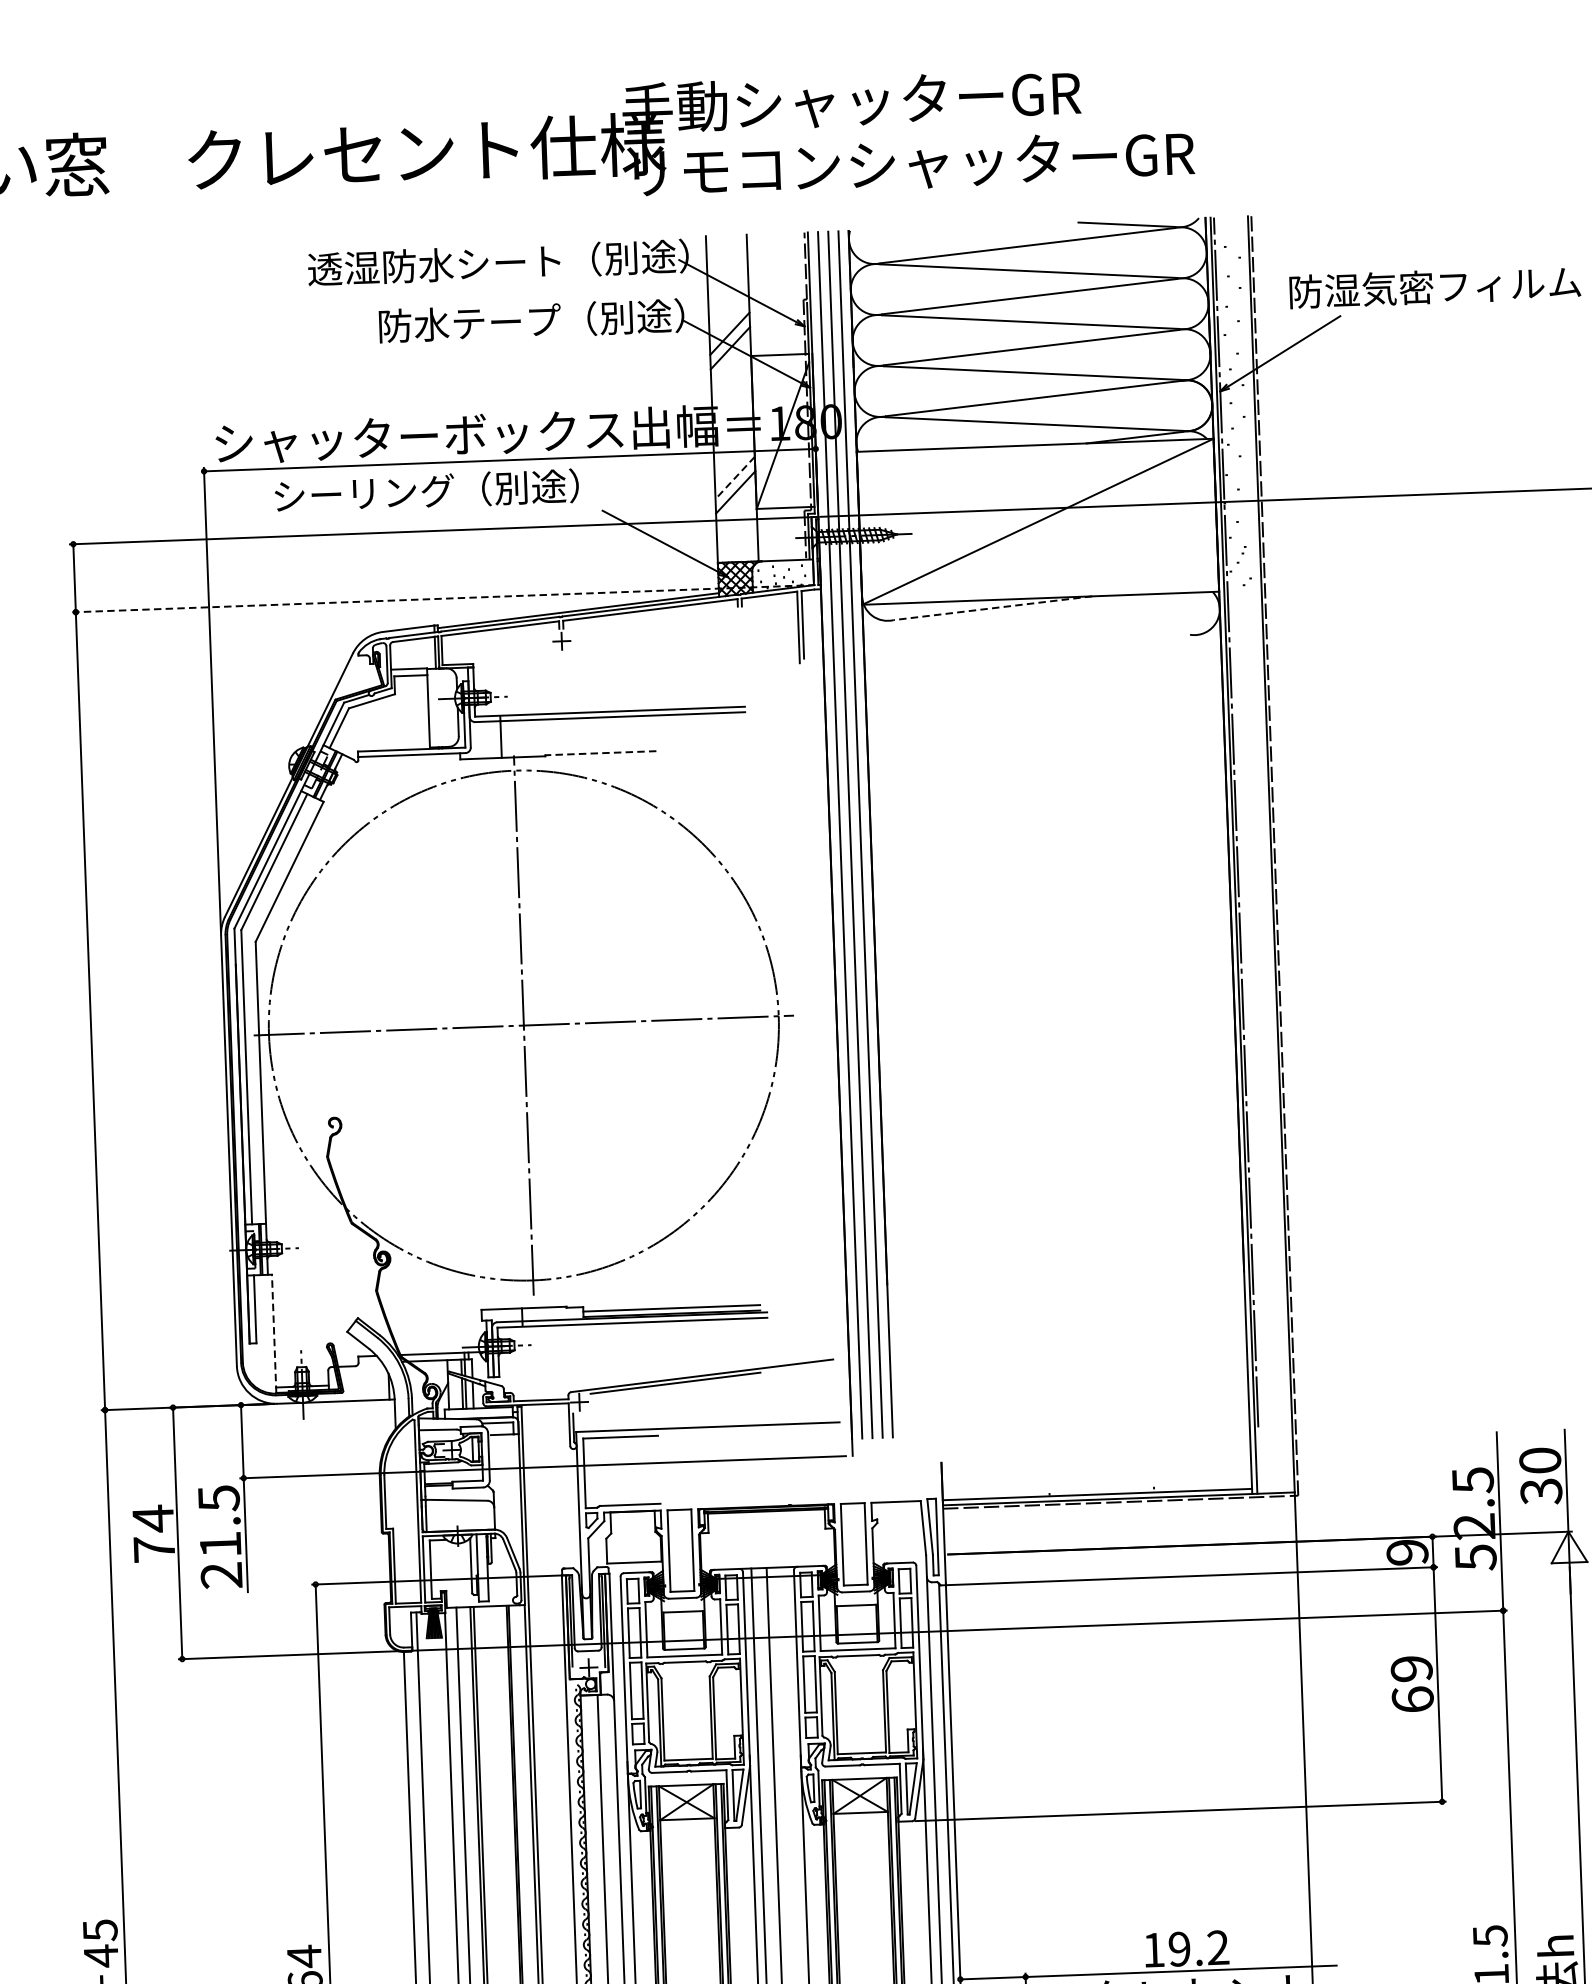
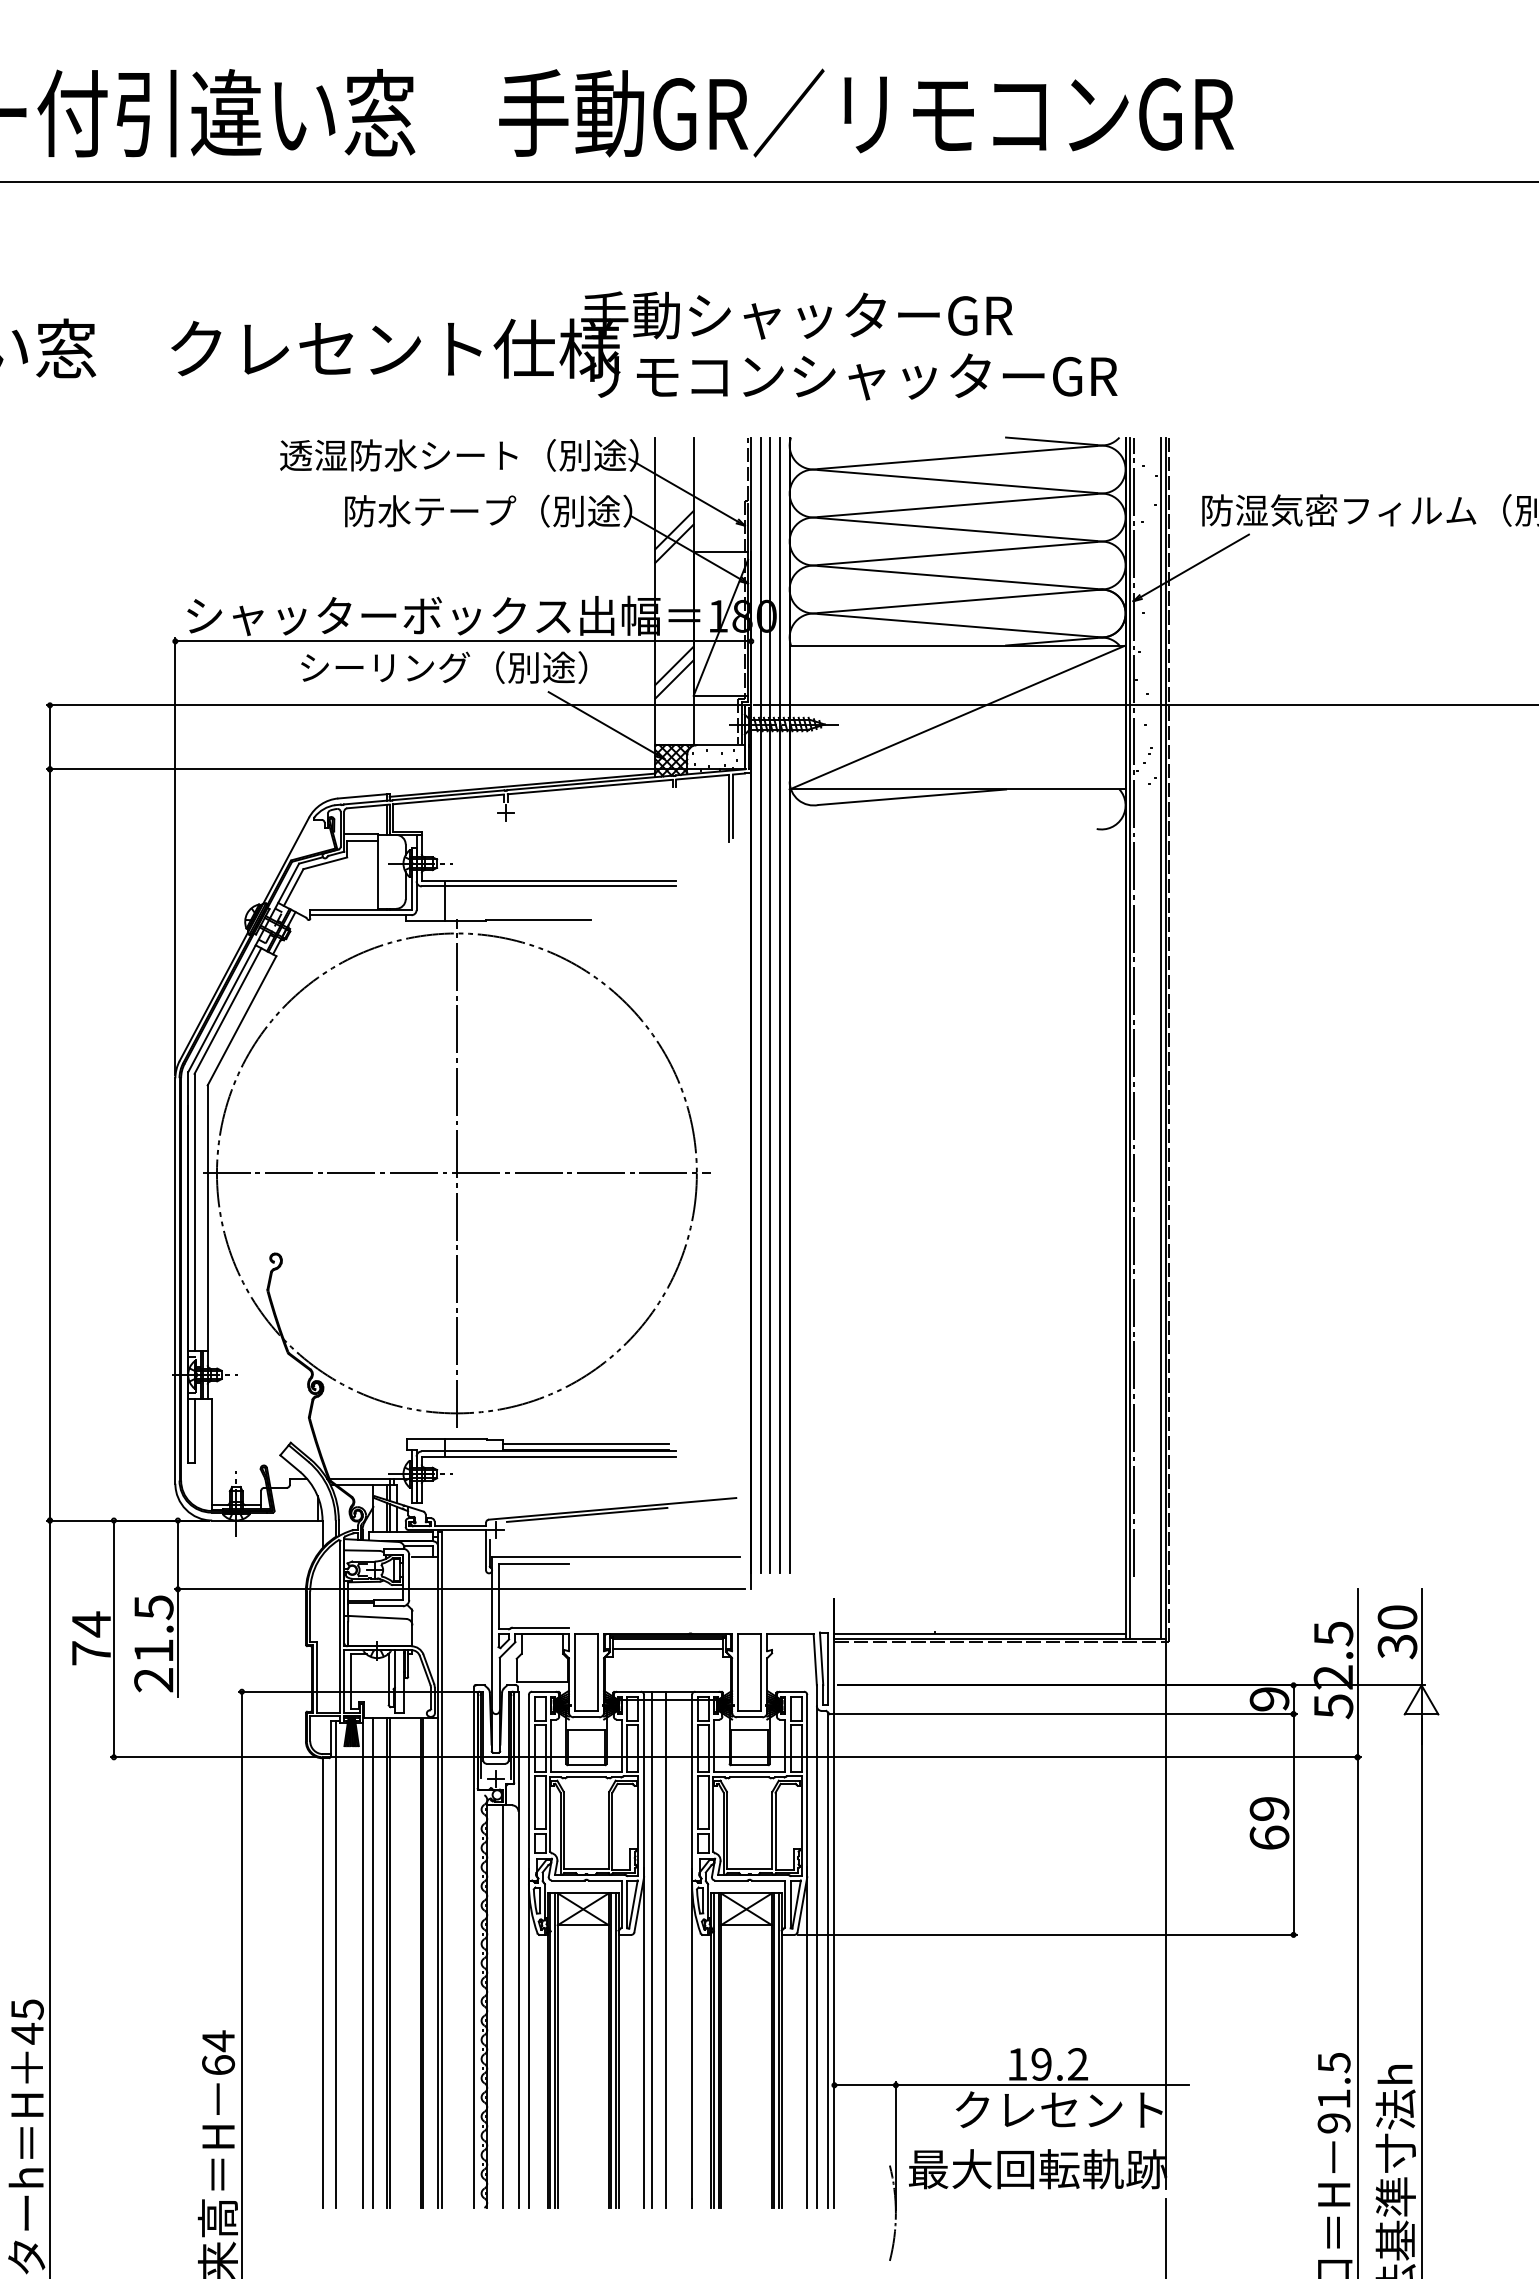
line: (735, 478) -> (674, 666), dashed -> solid
text: (427, 490) -> (444, 667), moved
line: (443, 598) -> (396, 769), dashed -> solid
line: (992, 608) -> (911, 797), dashed -> solid
line: (600, 753) -> (538, 920), dashed -> solid
line: (1265, 853) -> (1160, 1037), added
line: (274, 1333) -> (211, 1454), dashed -> solid
line: (767, 1523) -> (668, 1649), added

